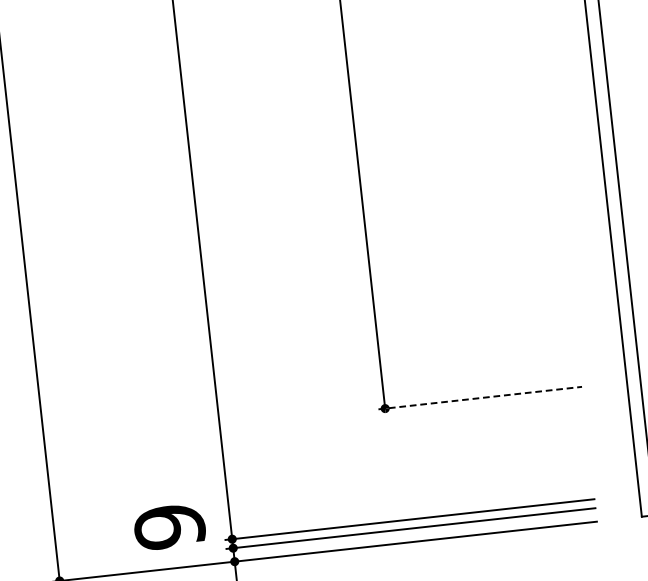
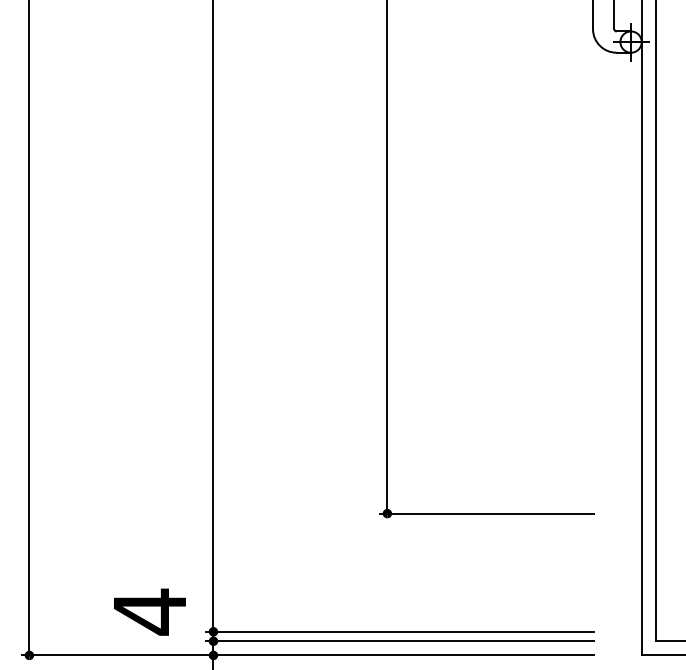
line: (480, 397) -> (487, 513), dashed -> solid
text: (169, 526) -> (149, 611), 9 -> 4

